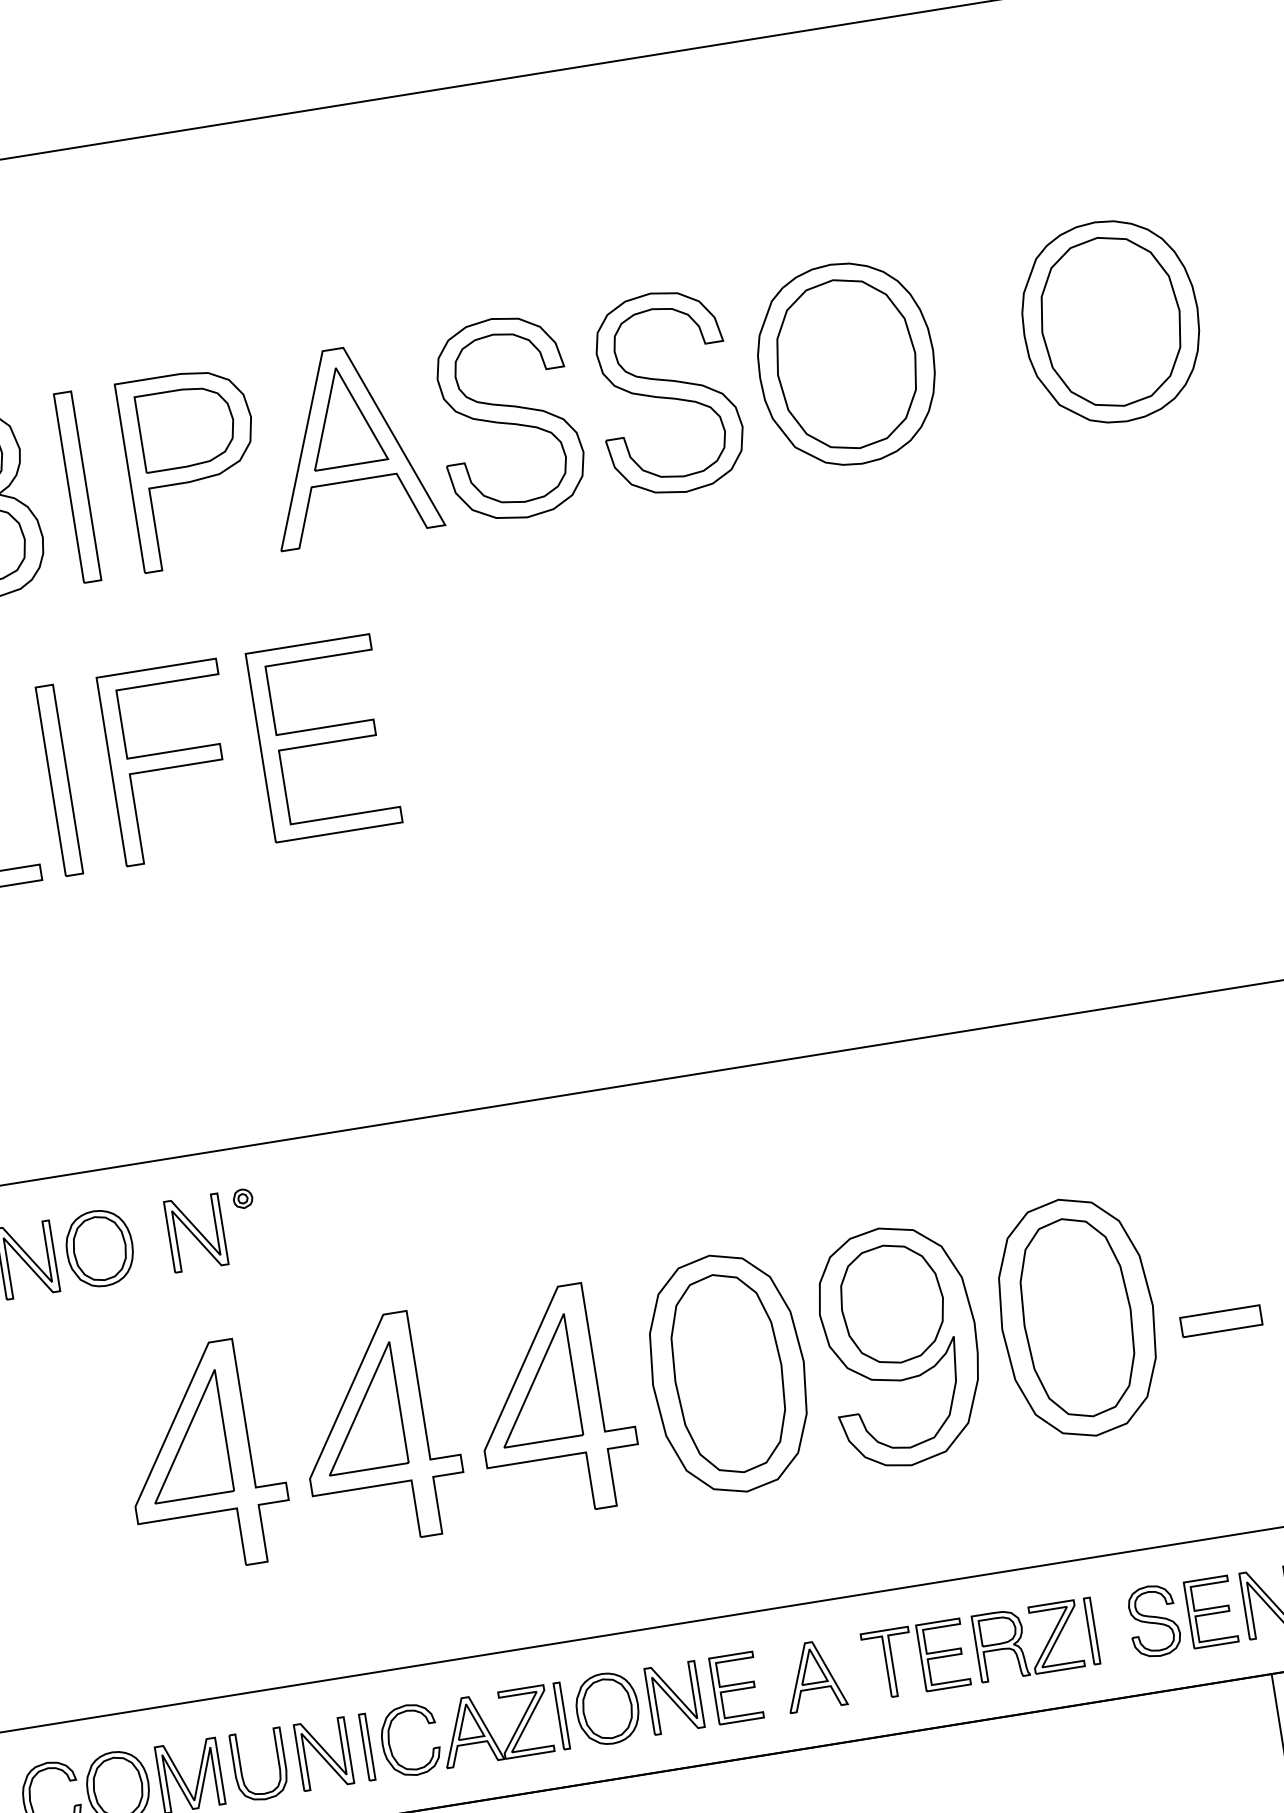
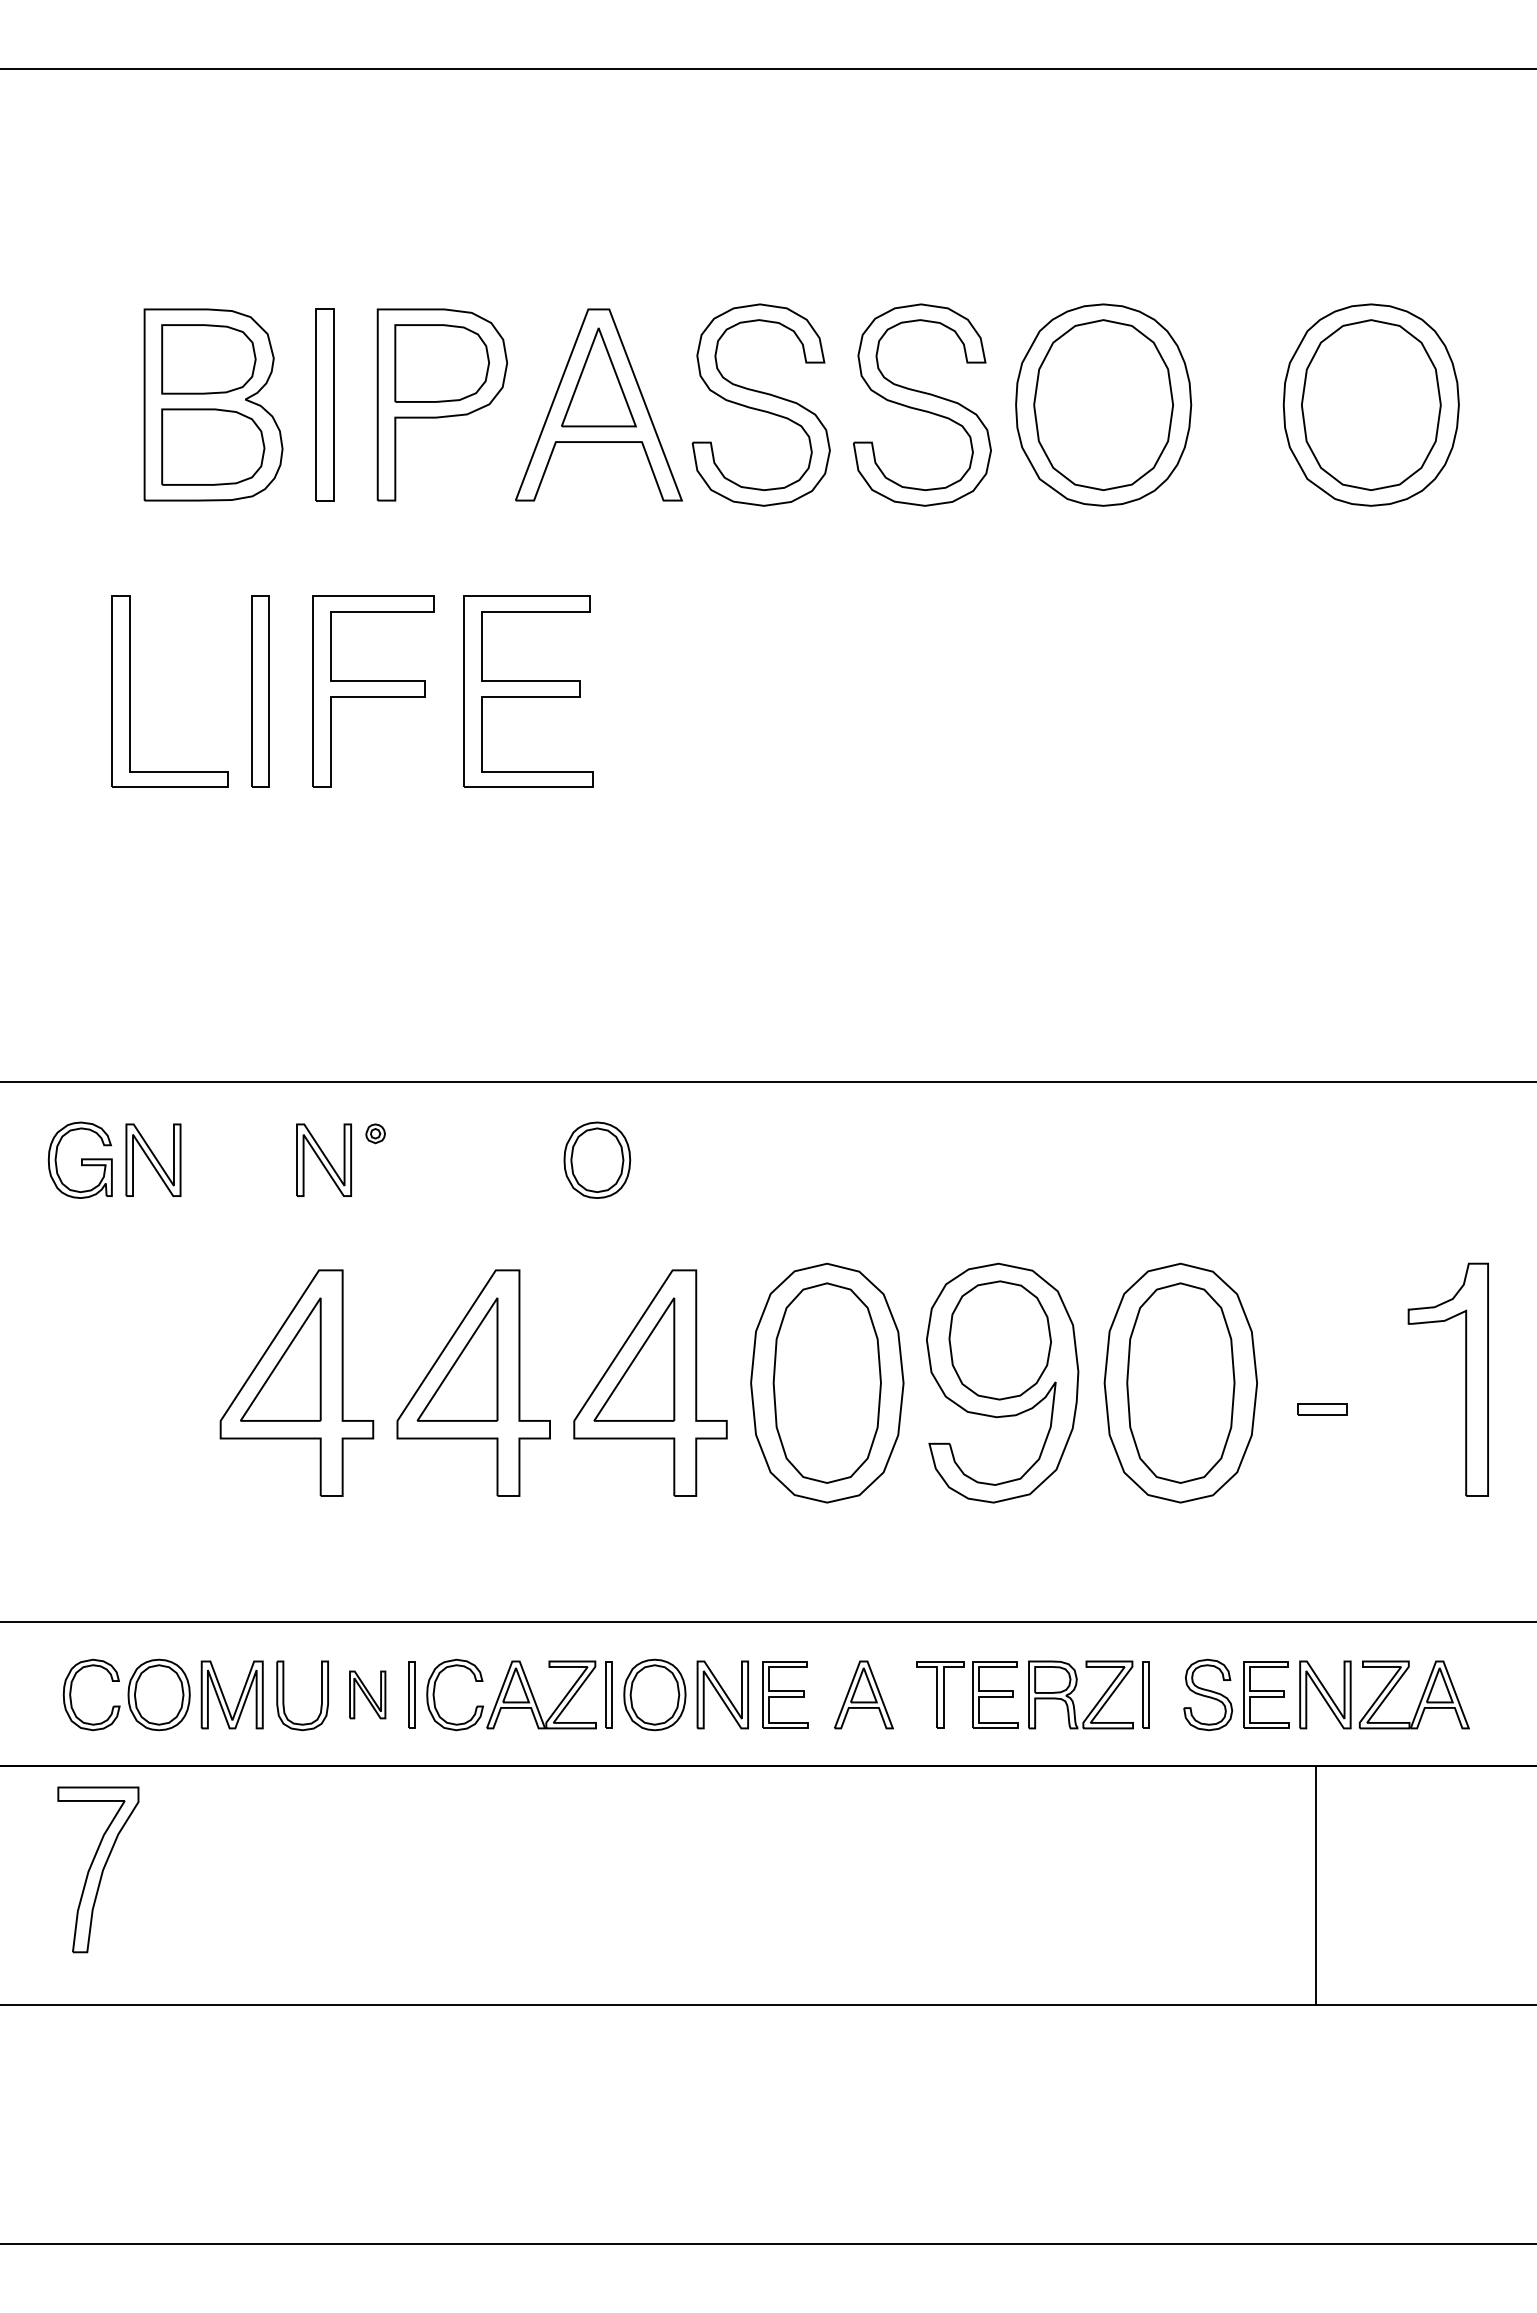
part: (99, 1247) -> (597, 1159), moved
part: (1221, 1321) -> (1322, 1409), size x0.6
part: (323, 1753) -> (367, 1694), size x0.7

